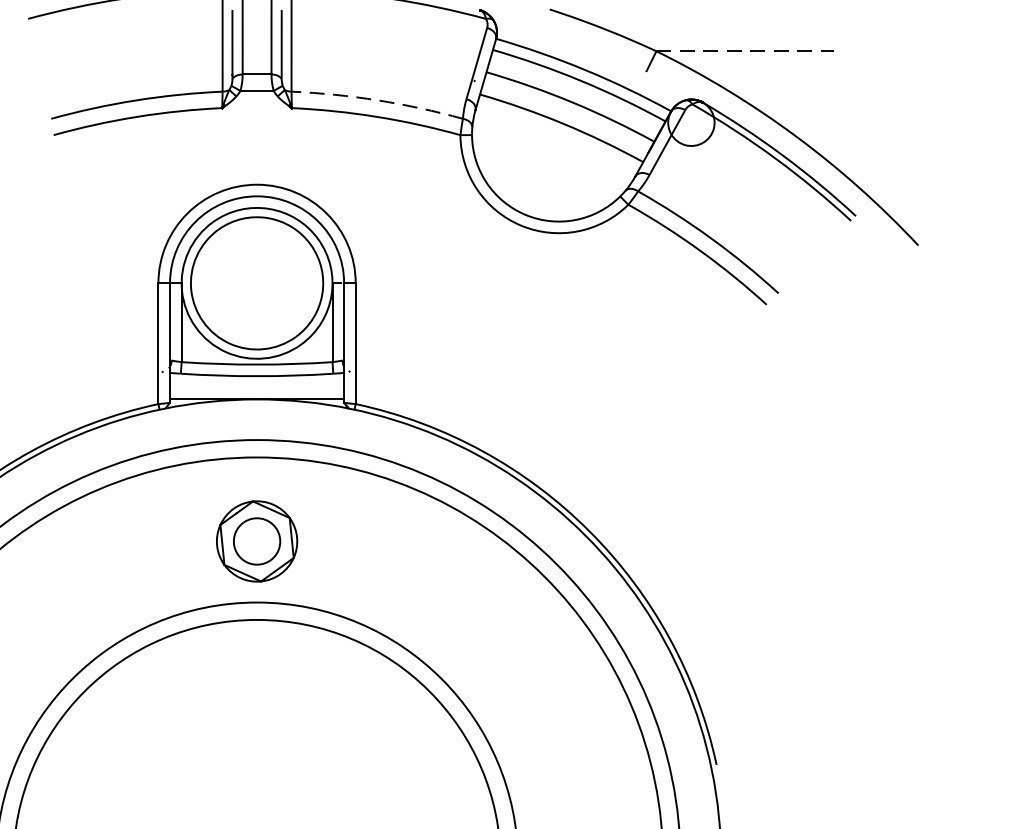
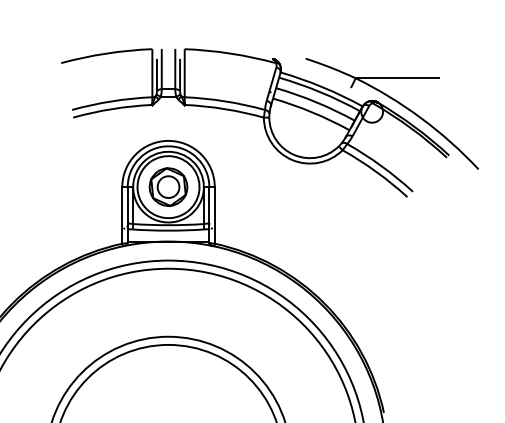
line: (745, 51) -> (397, 78), dashed -> solid
arc: (378, 100) -> (225, 101), dashed -> solid
part: (256, 540) -> (168, 186), moved

